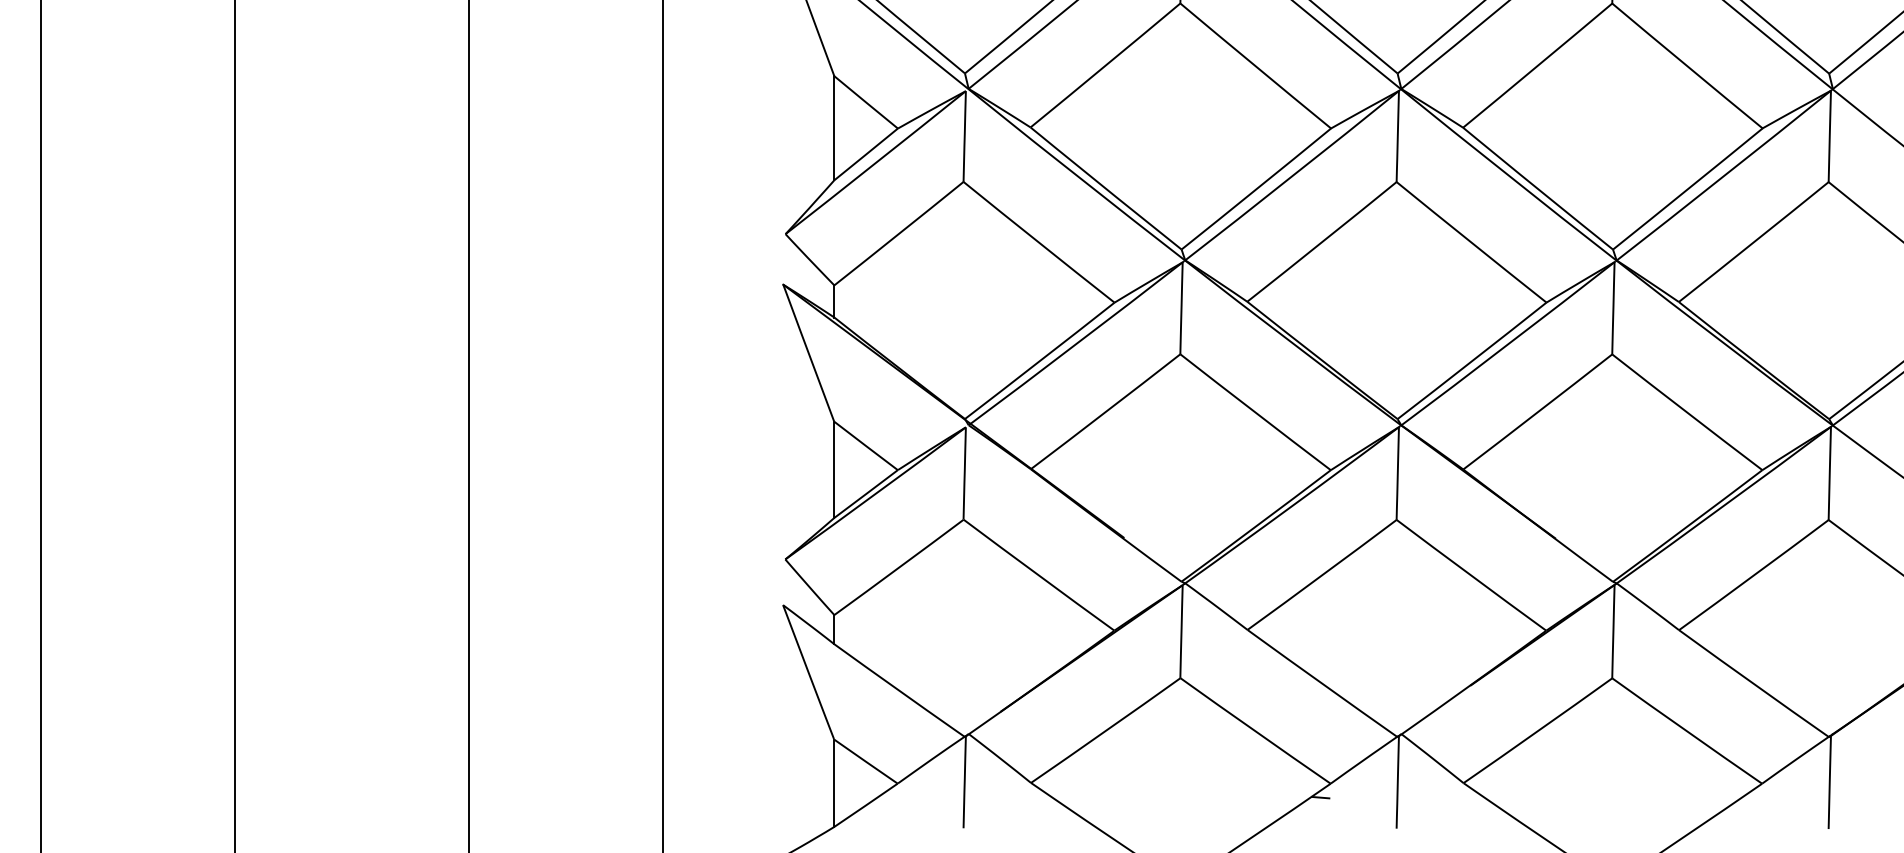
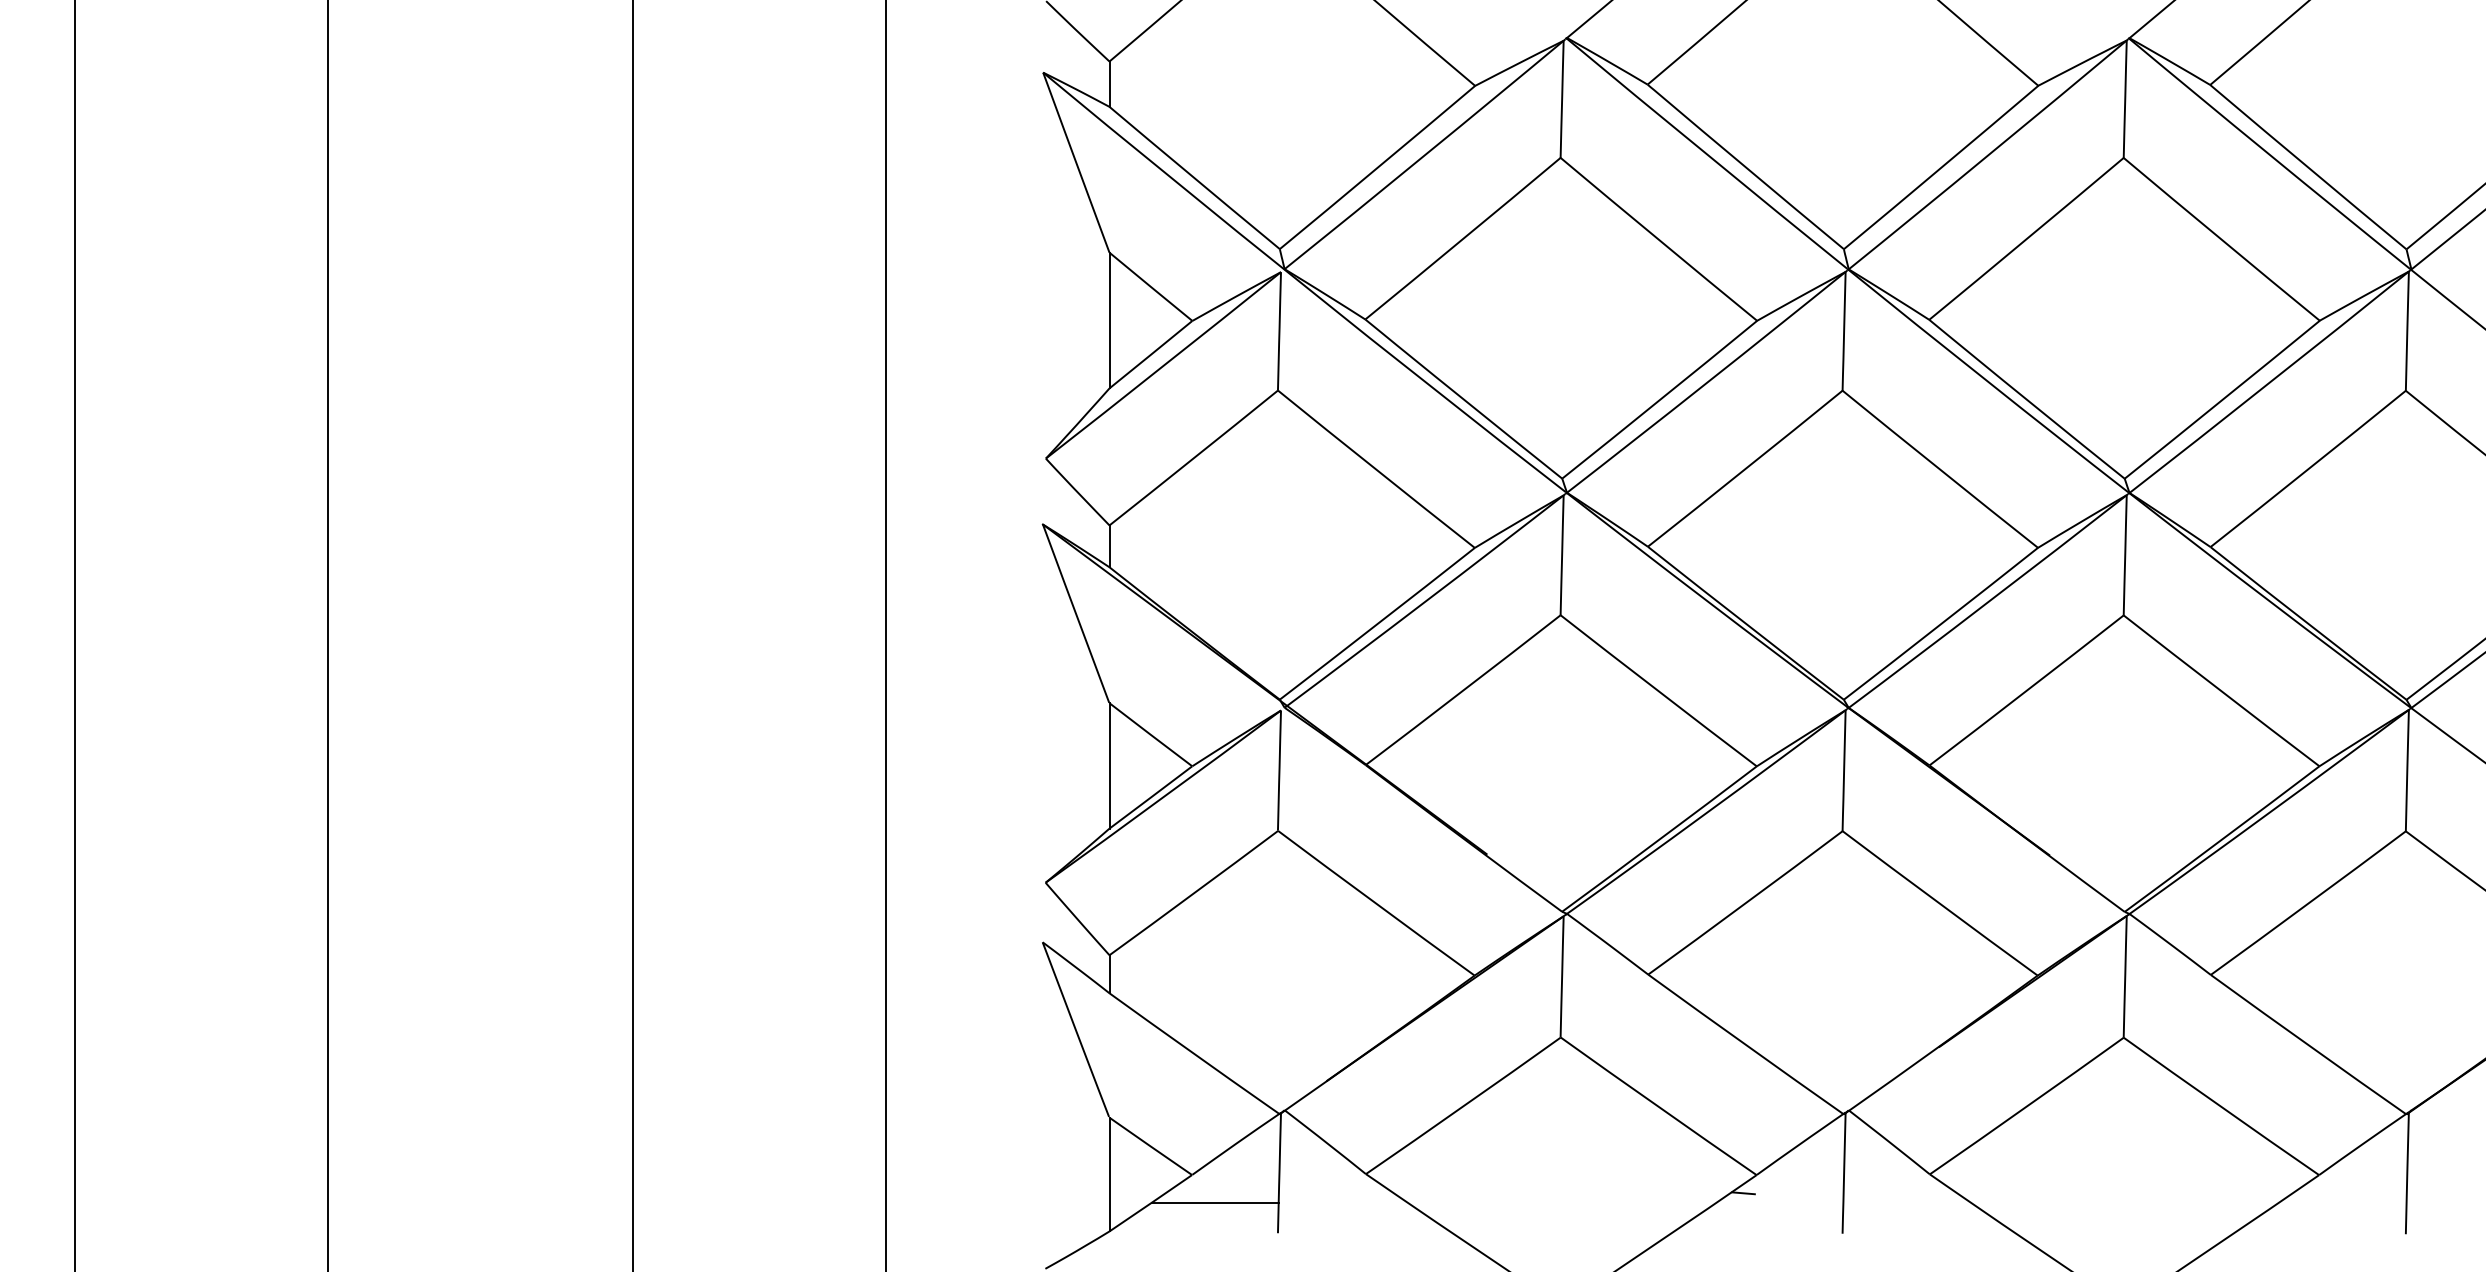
line: (914, 804) -> (1214, 1202), added

